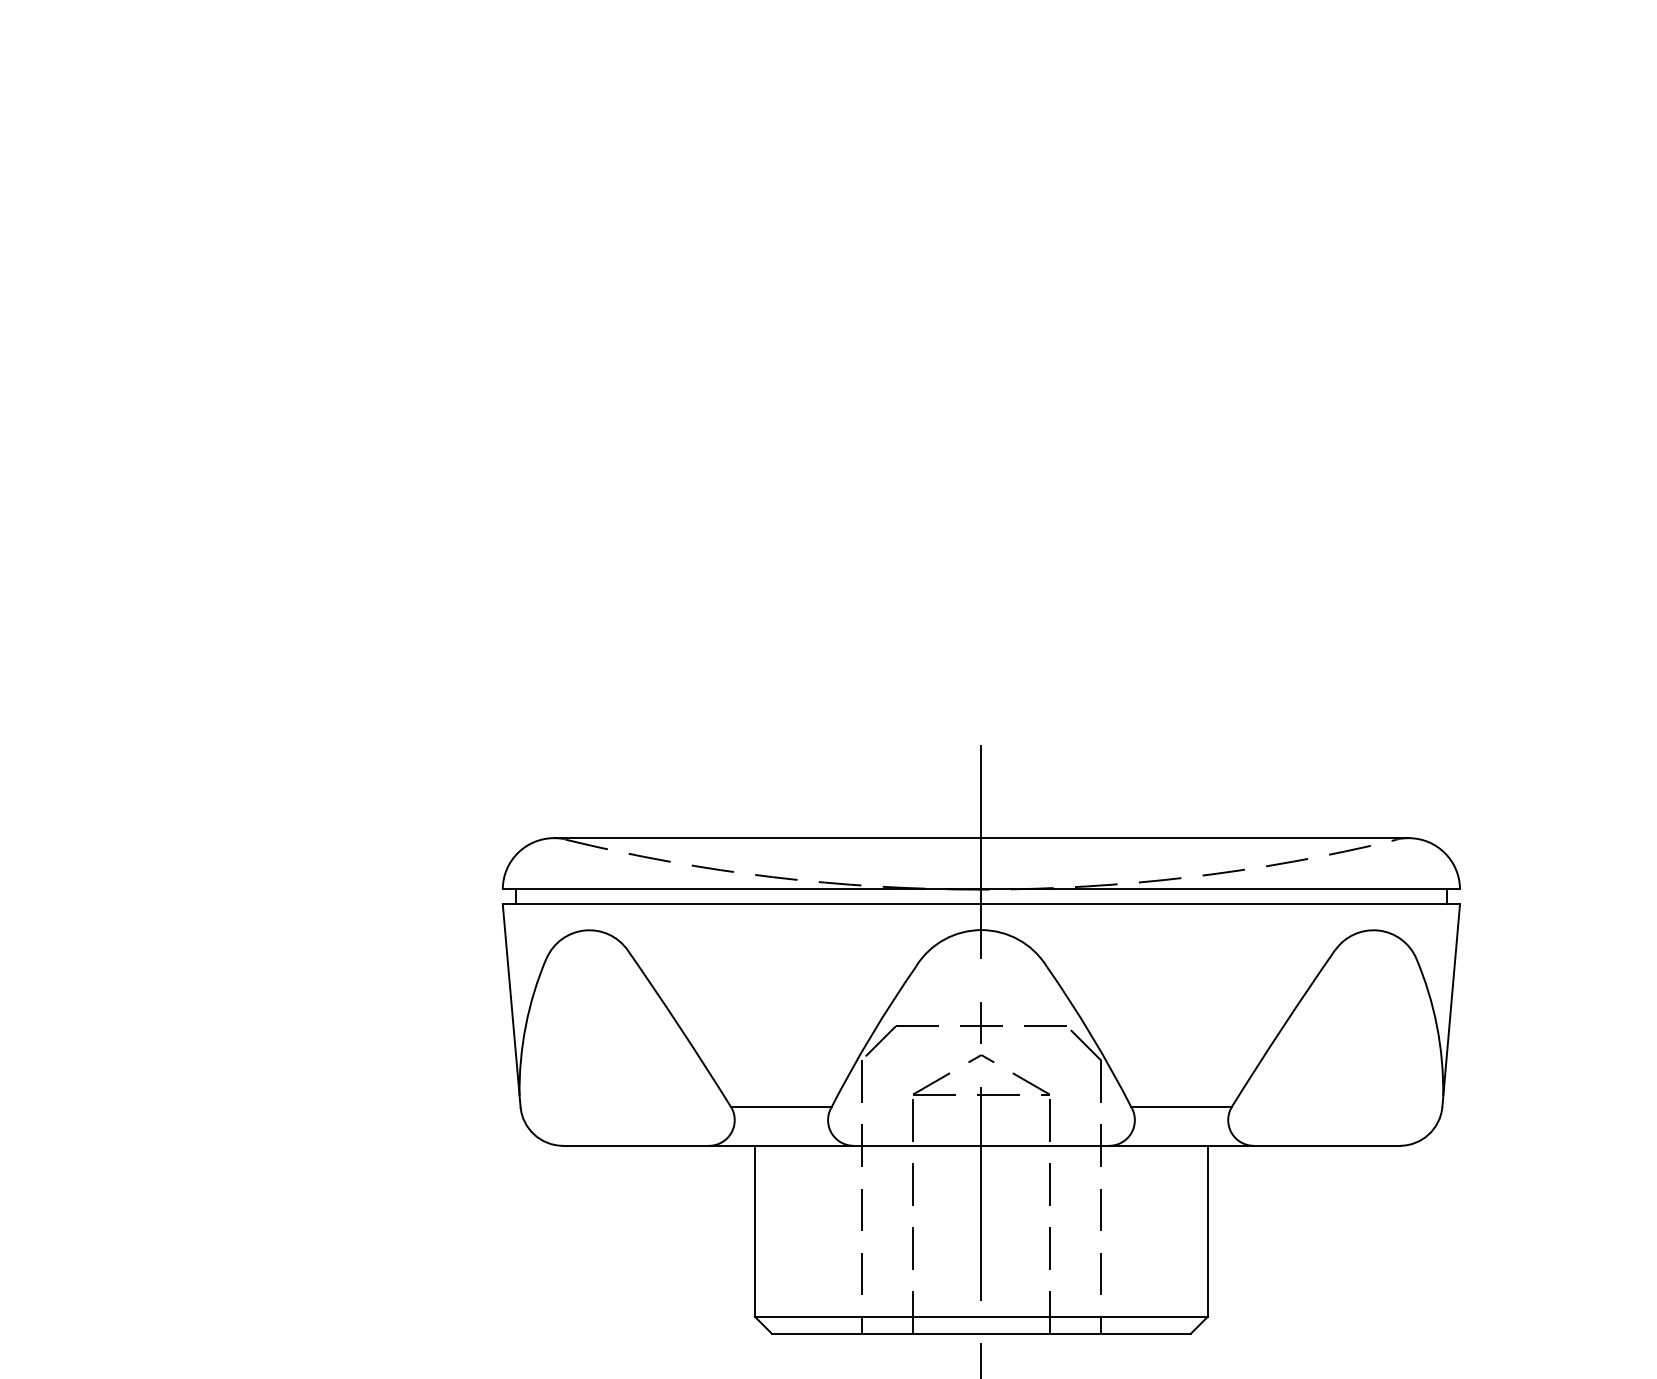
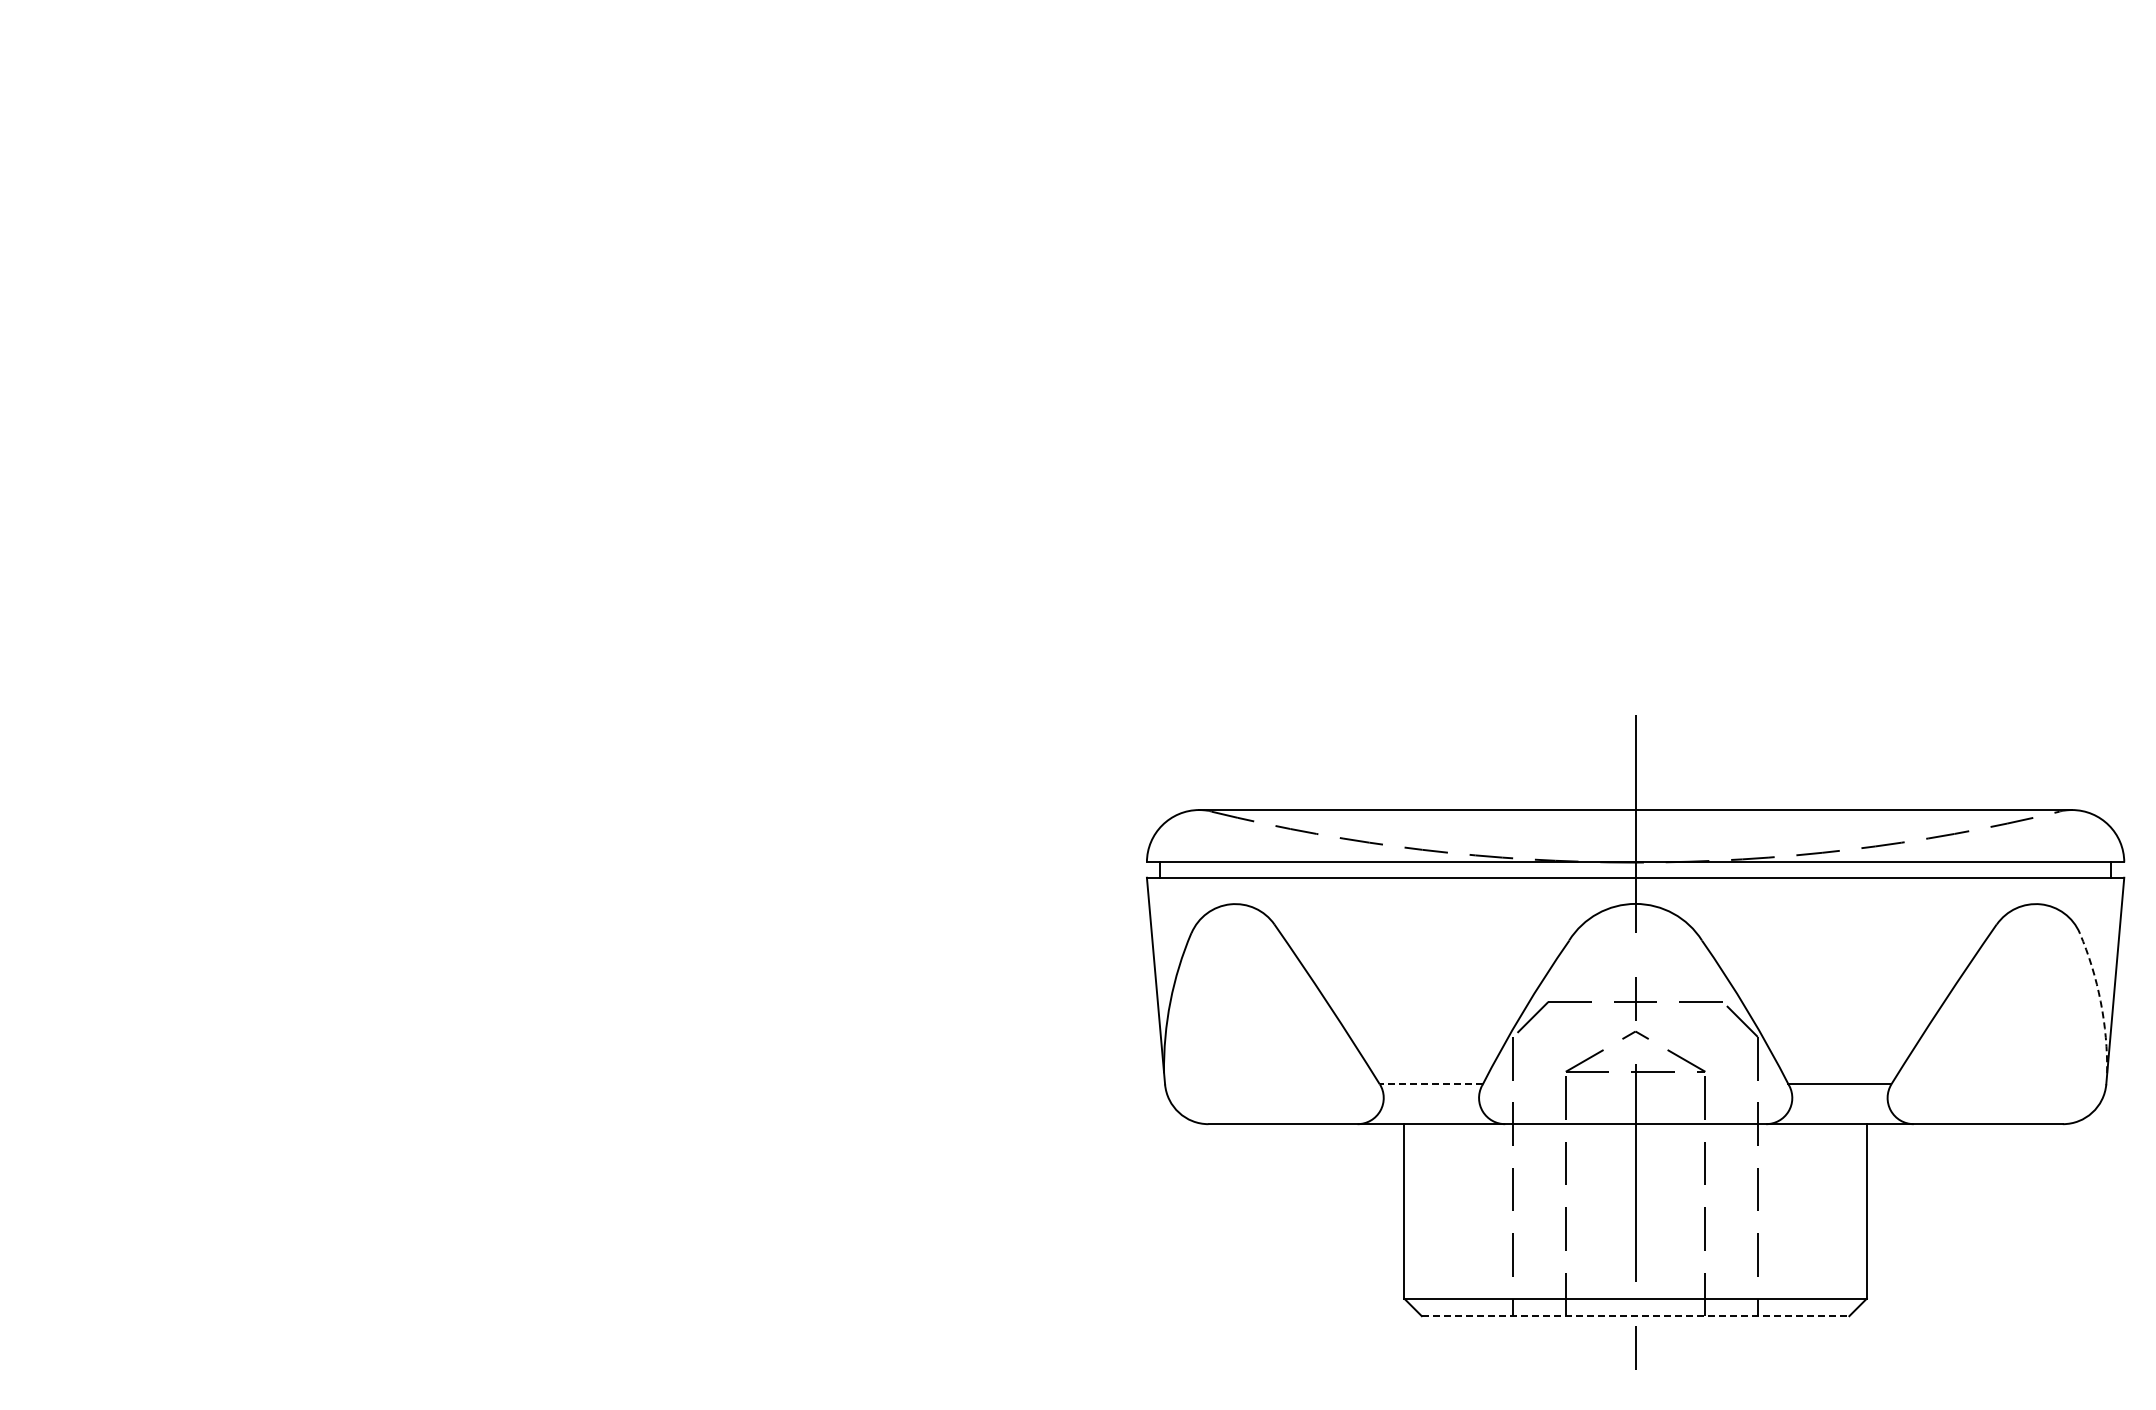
arc: (1436, 1025) -> (2100, 1001), solid -> dashed
line: (780, 1106) -> (1430, 1084), solid -> dashed
line: (981, 1334) -> (1635, 1316), solid -> dashed

